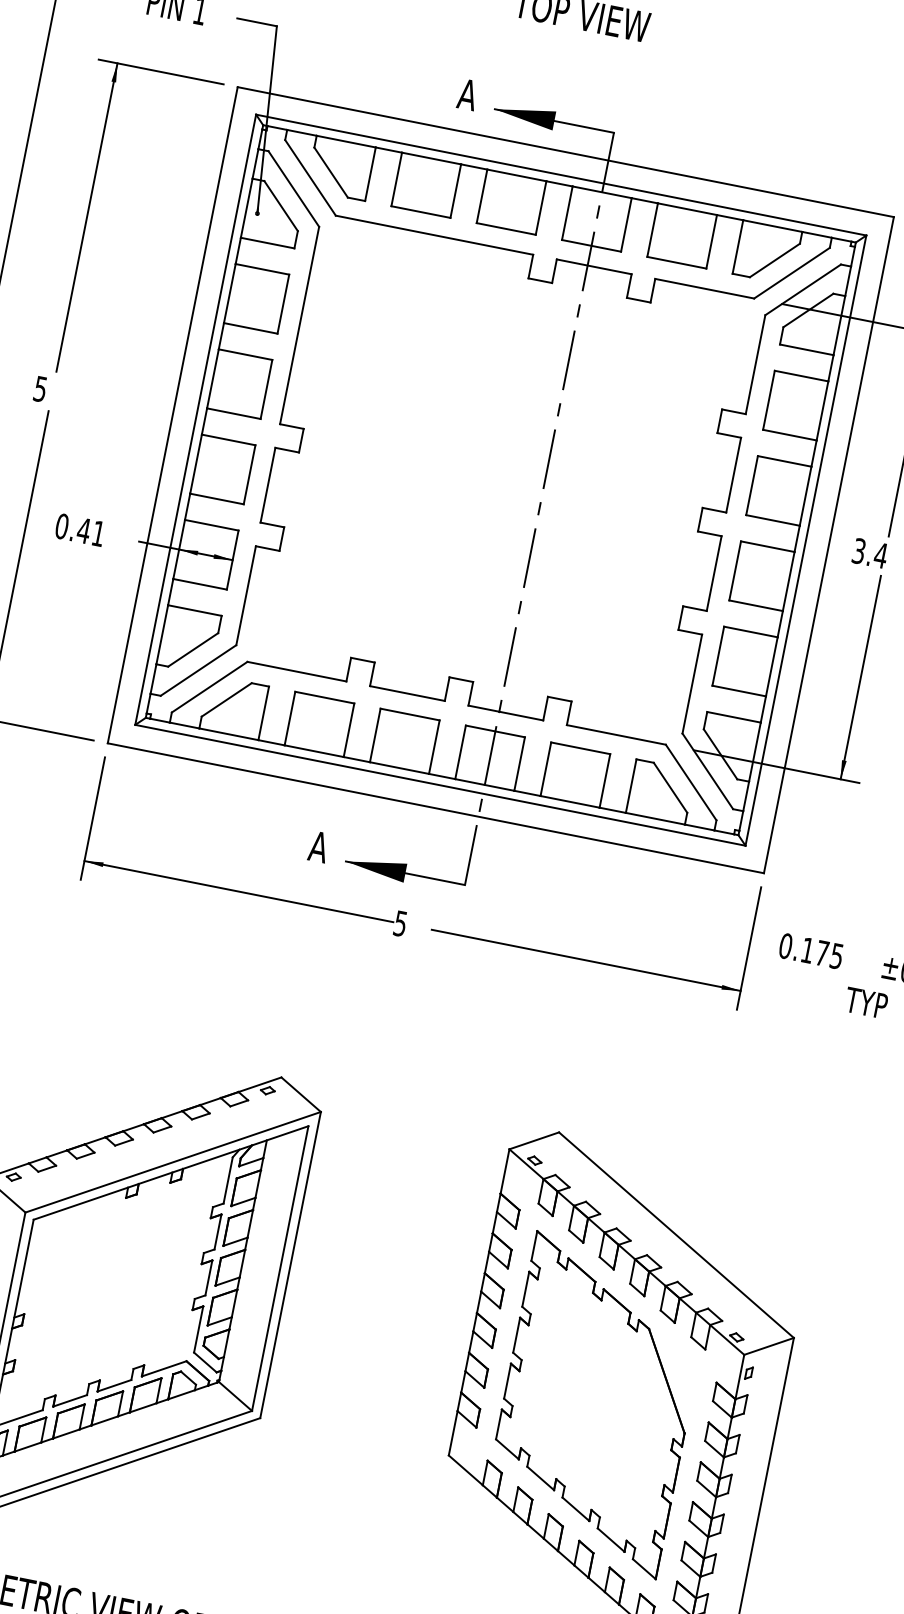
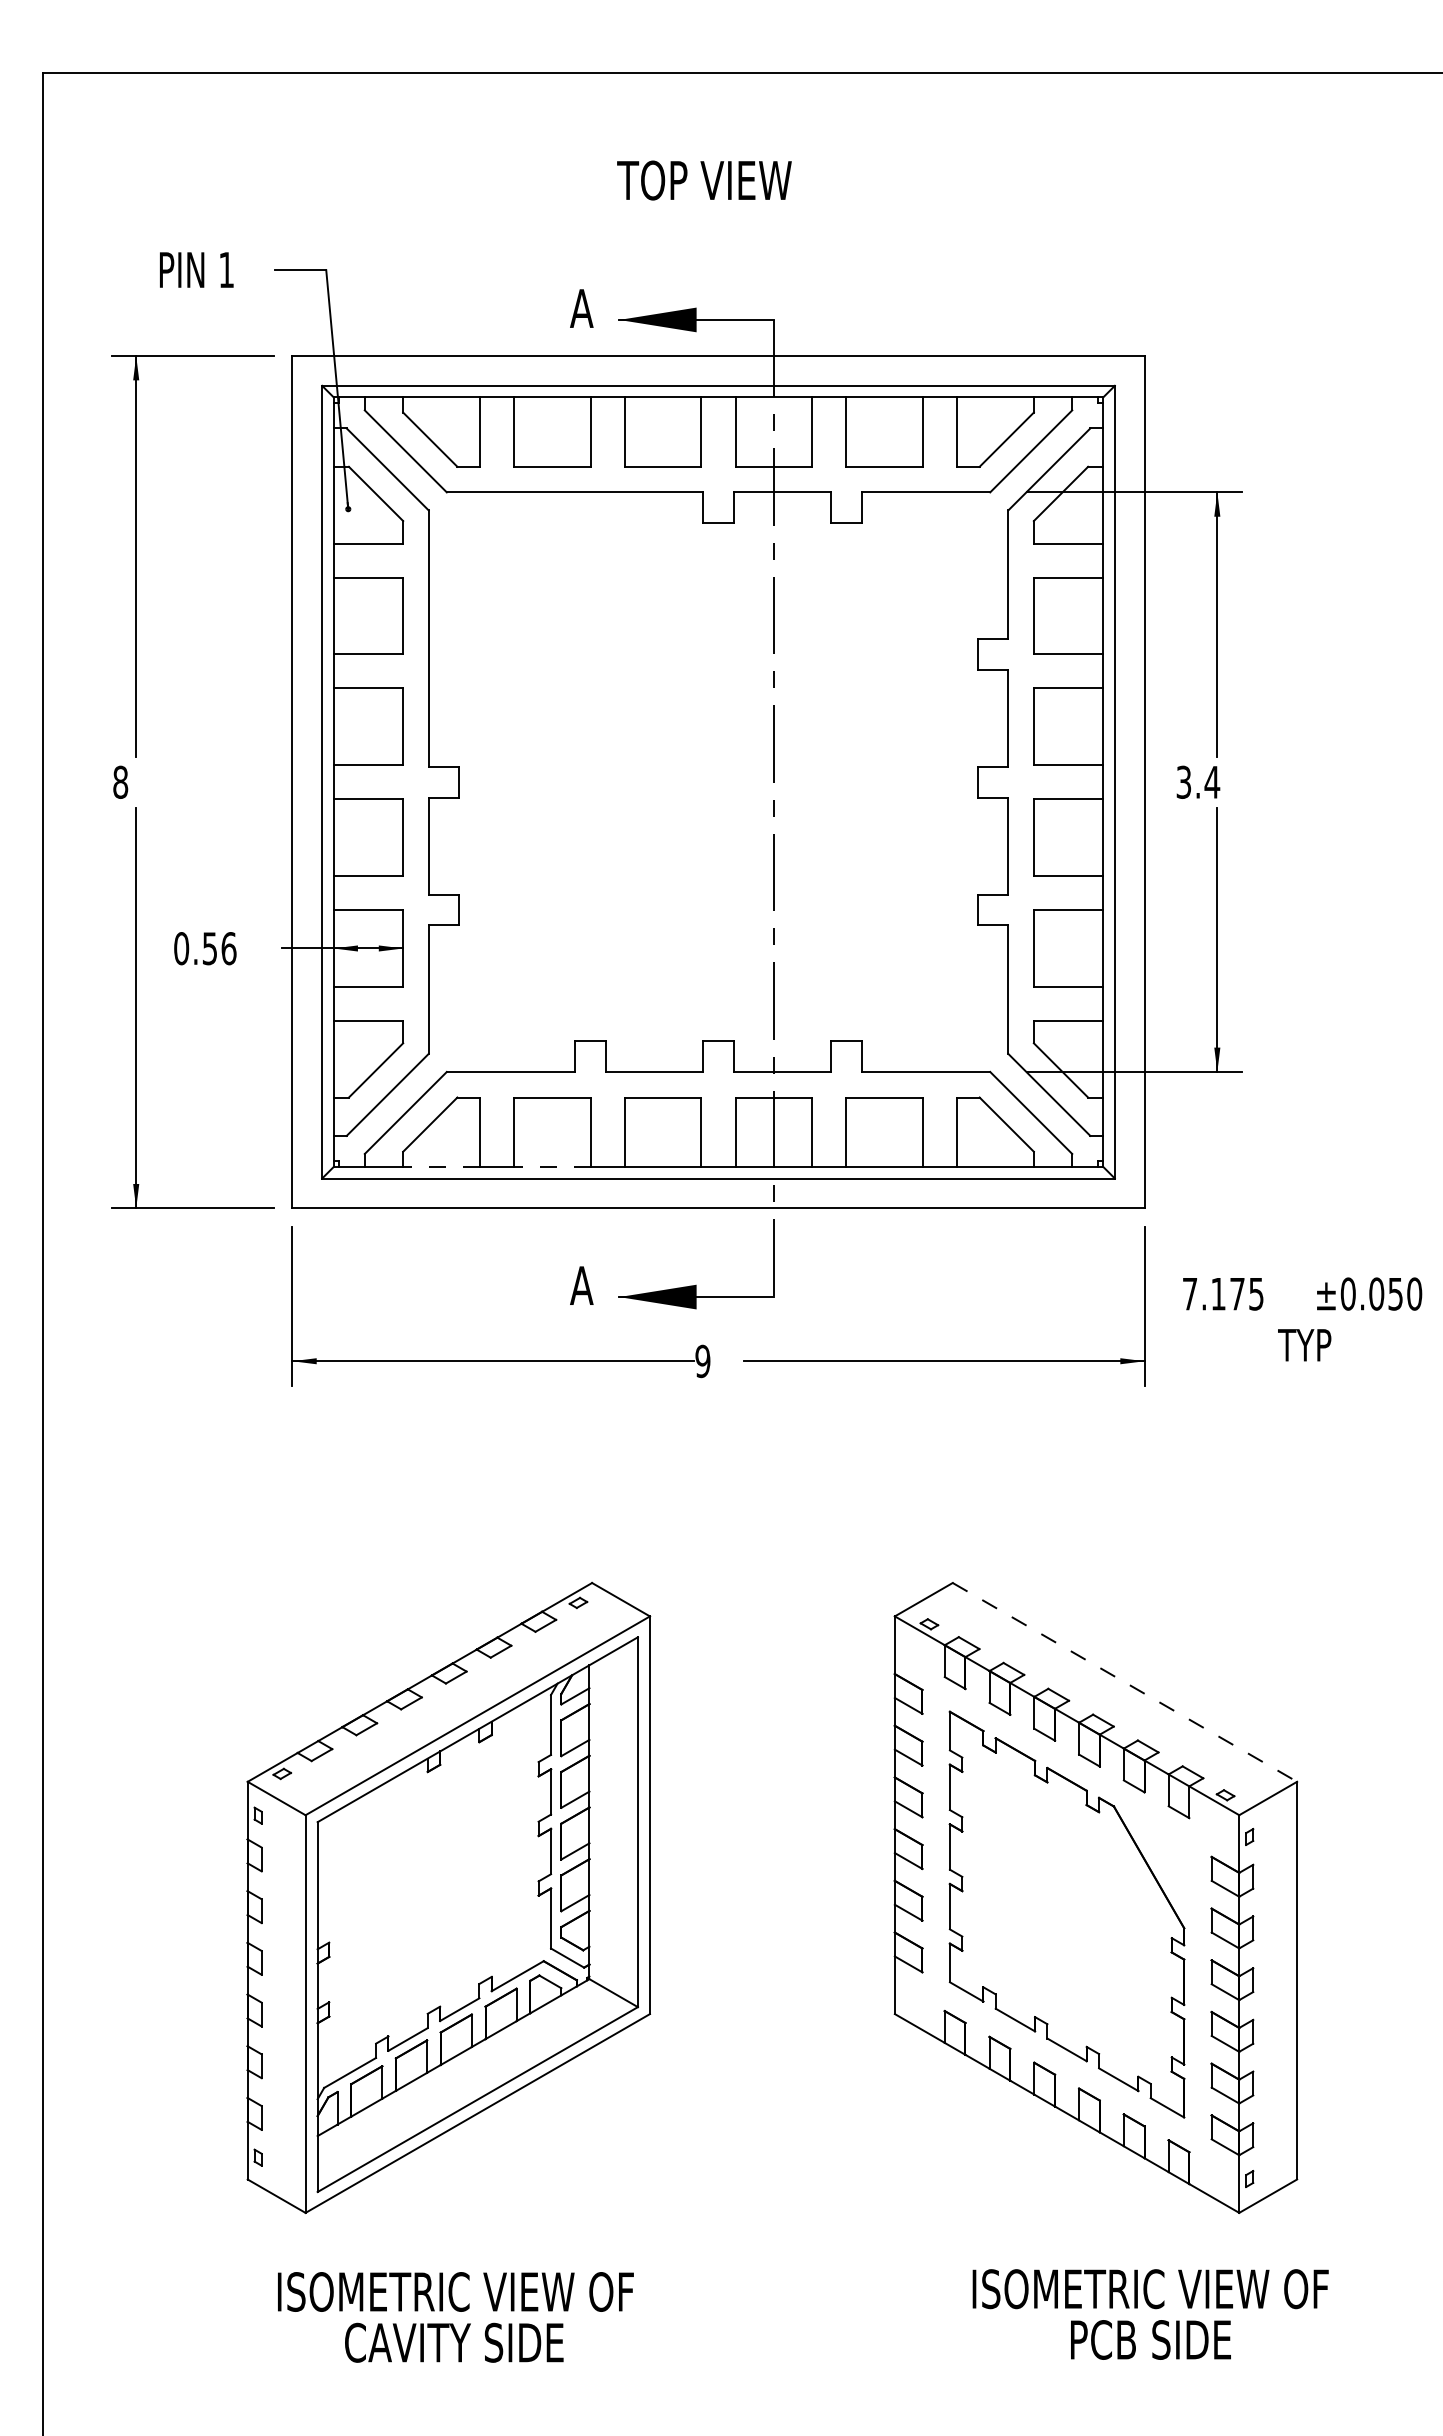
text: (40, 388) -> (120, 781), 5 -> 8
text: (91, 532) -> (219, 948), 0.41 -> 0.56
line: (228, 734) -> (441, 1167), solid -> dashed
line: (313, 751) -> (551, 1167), solid -> dashed
text: (400, 922) -> (702, 1360), 5 -> 9
text: (785, 945) -> (1189, 1293), 0.175 -> 7.175
line: (676, 1235) -> (1124, 1682), solid -> dashed

